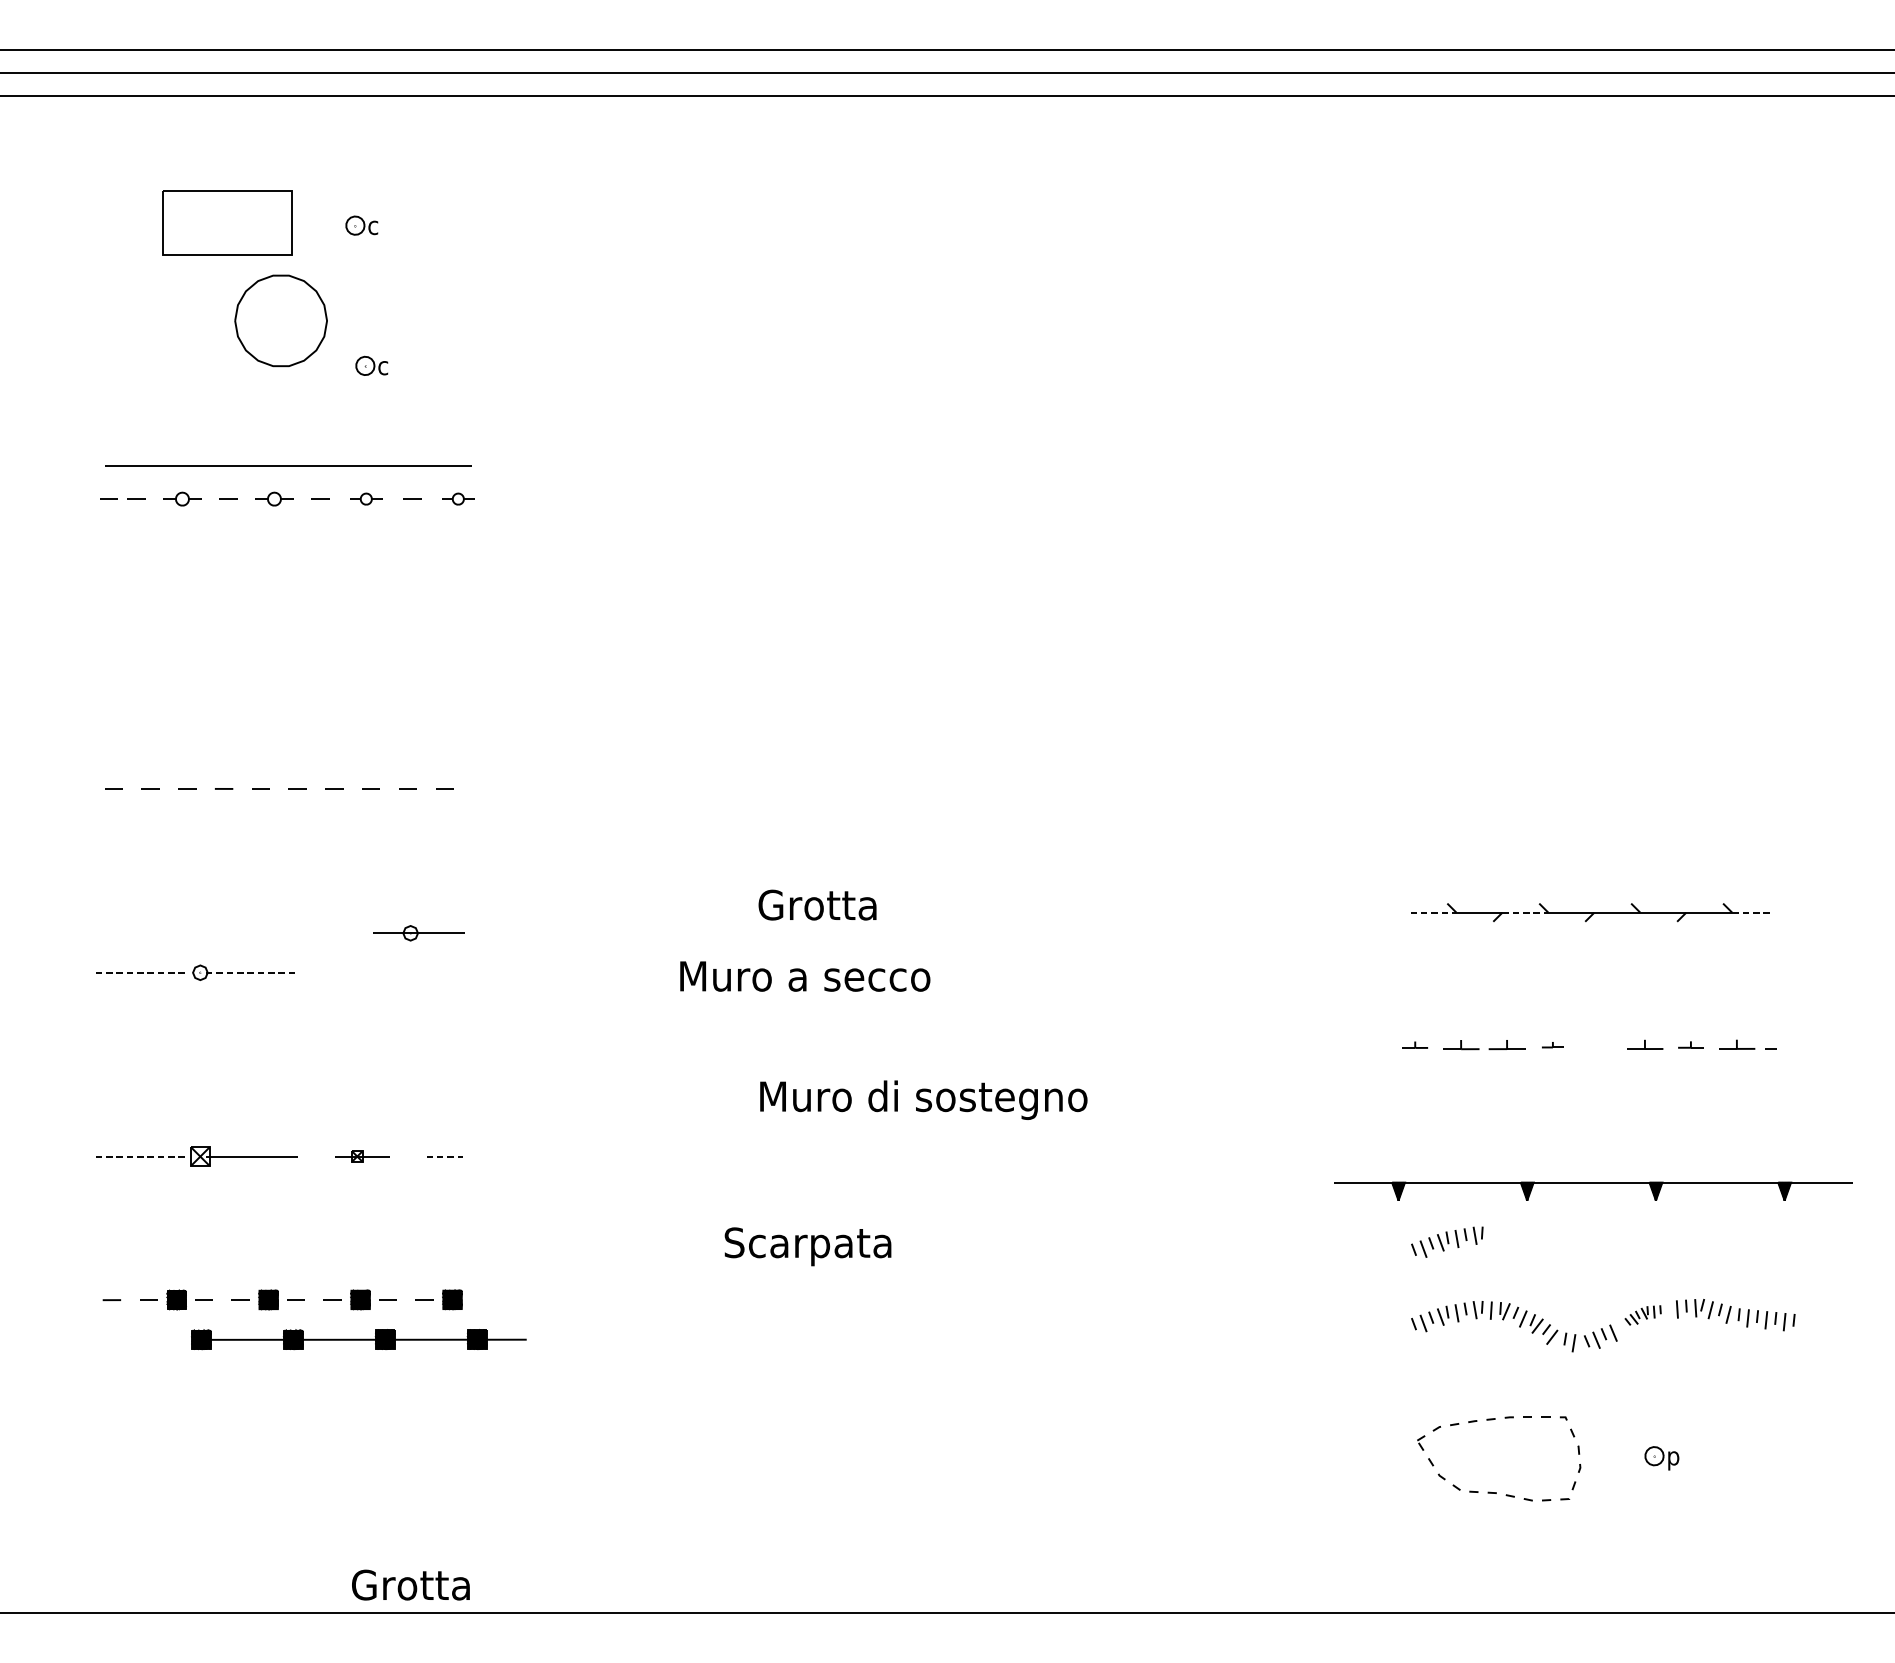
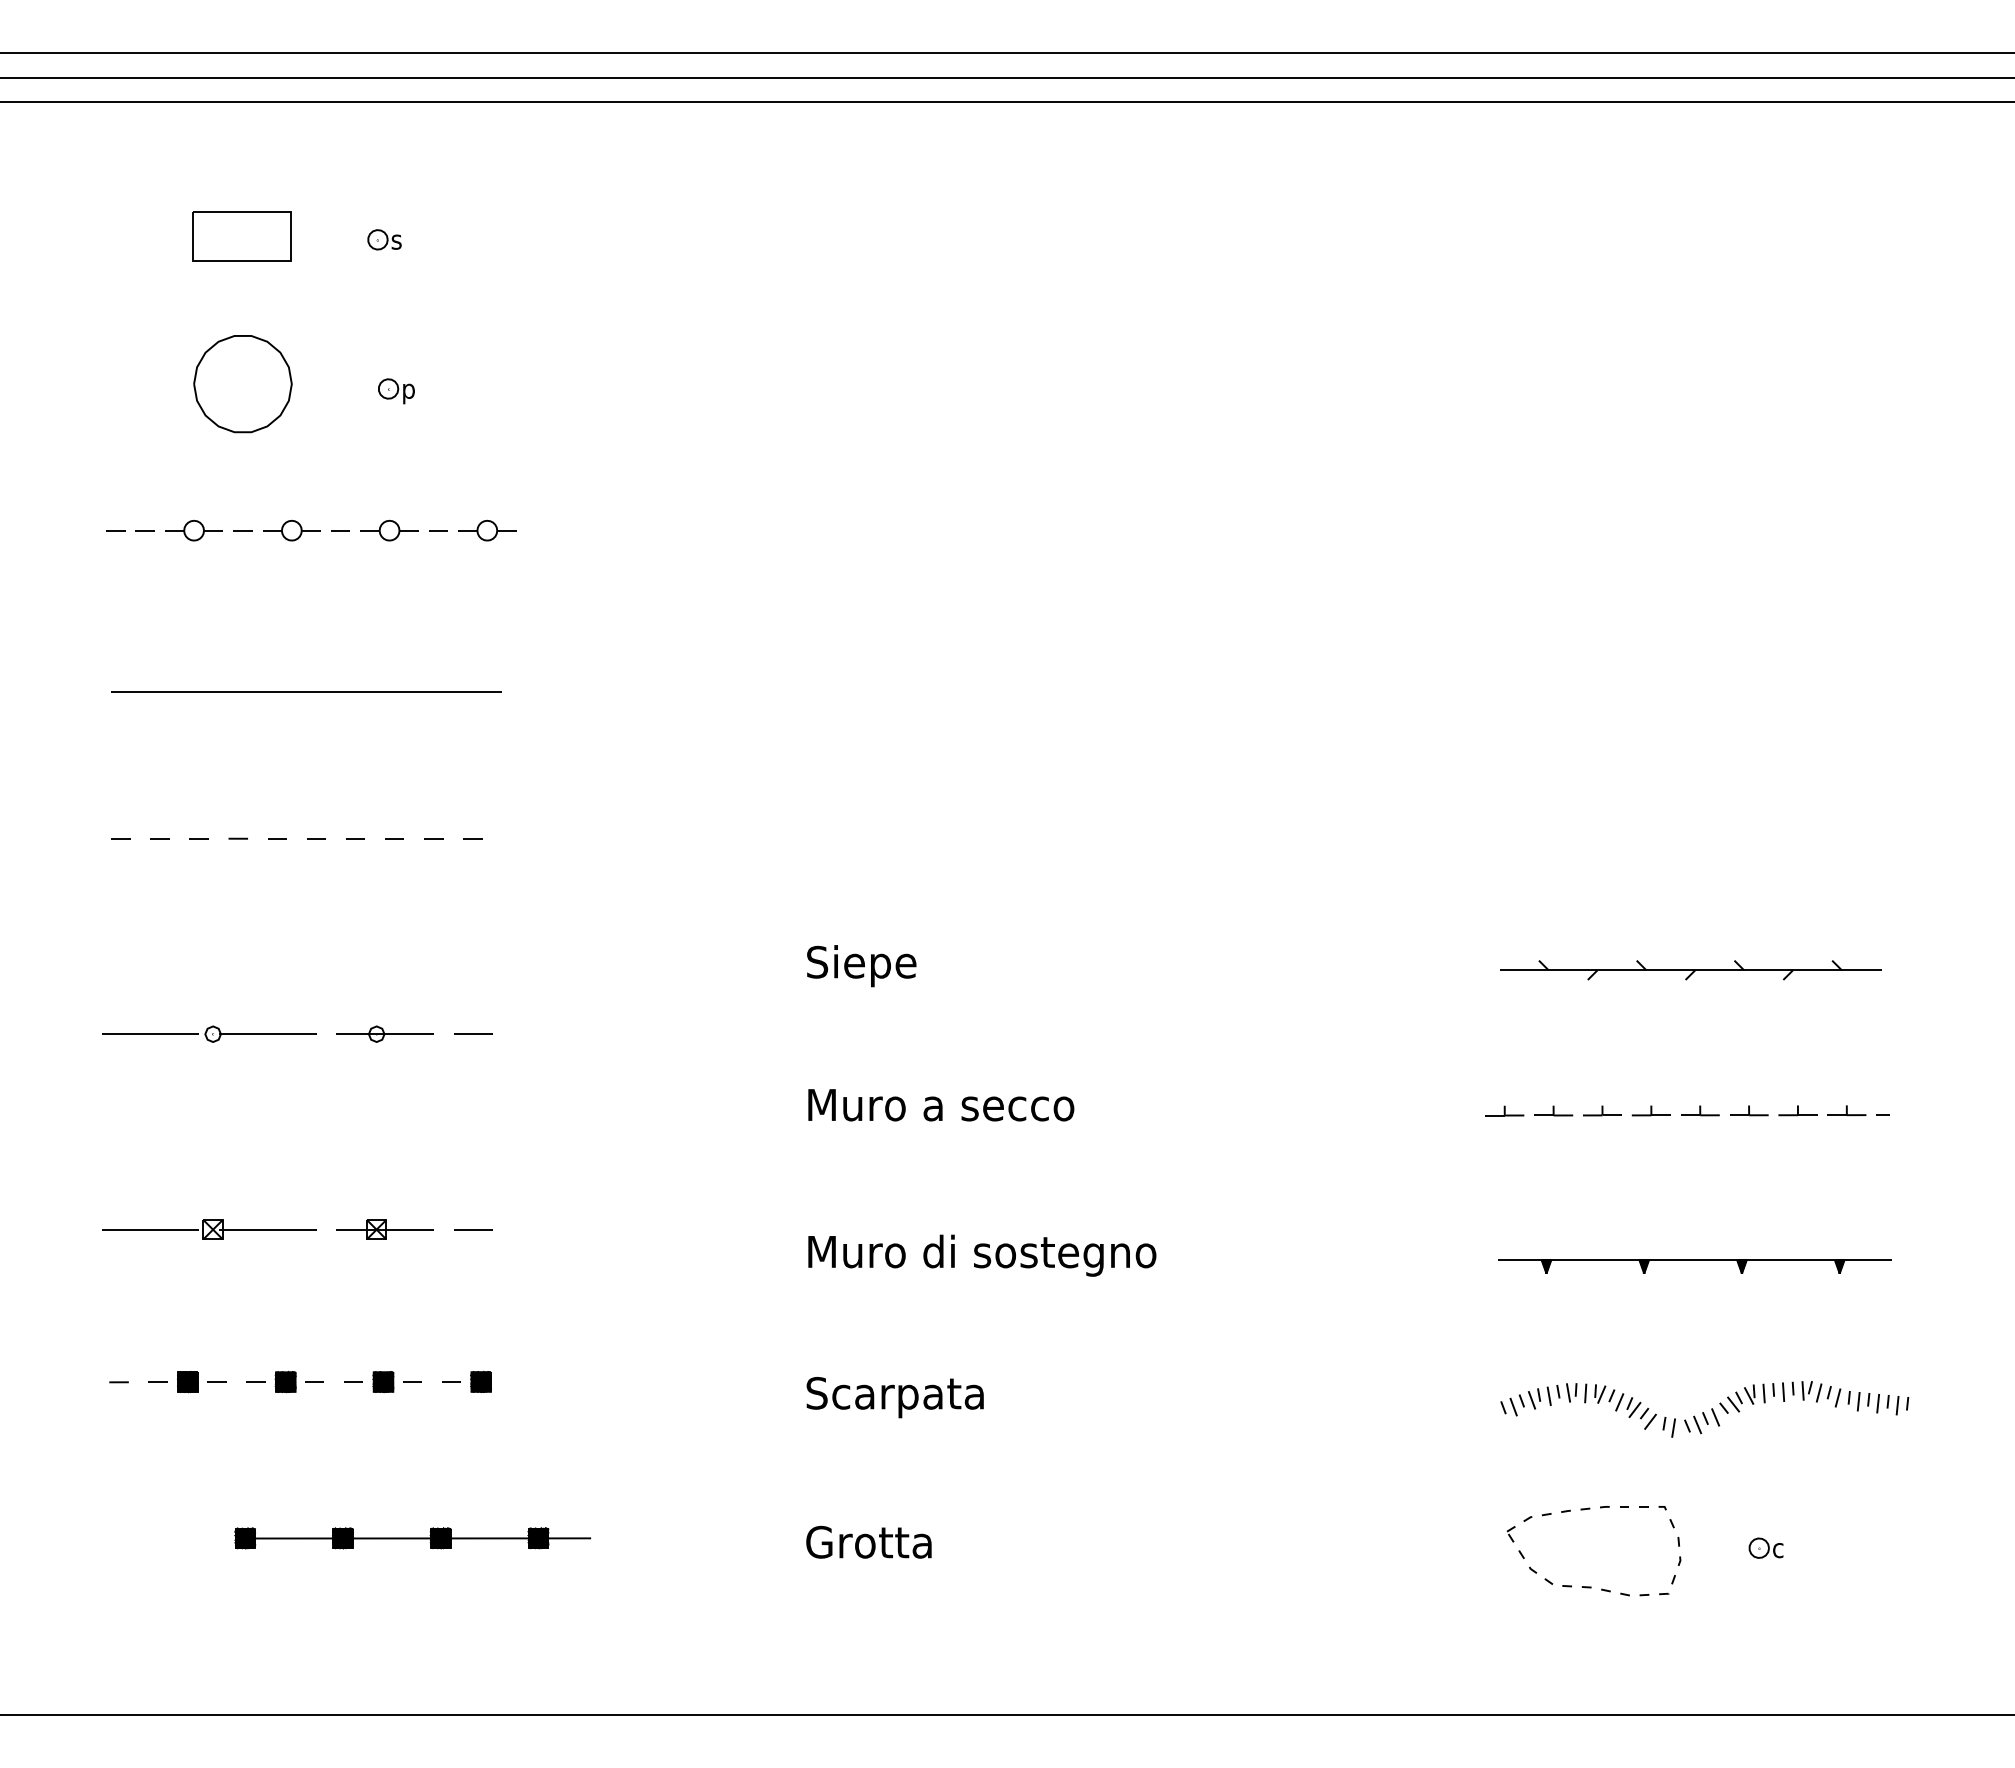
part: (227, 222) -> (241, 236), size x0.71
text: (372, 227) -> (396, 241), c -> s
part: (280, 321) -> (242, 384), moved
text: (384, 370) -> (408, 393), c -> p
line: (288, 465) -> (306, 691), moved
part: (181, 499) -> (193, 530), size x1.43
part: (274, 499) -> (291, 530), size x1.43
part: (366, 499) -> (389, 530), size x1.67
part: (458, 499) -> (487, 530), size x1.67
text: (816, 909) -> (868, 966), Grotta -> Siepe
line: (1433, 912) -> (1524, 970), dashed -> solid
line: (1525, 912) -> (1622, 970), dashed -> solid
line: (1751, 912) -> (1862, 970), dashed -> solid
part: (417, 932) -> (384, 1033), moved
line: (445, 972) -> (473, 1033), added
line: (141, 973) -> (150, 1034), dashed -> solid
line: (251, 973) -> (267, 1034), dashed -> solid
text: (805, 976) -> (941, 1105), moved
part: (1414, 1044) -> (1504, 1110), size x1.43
part: (1552, 1044) -> (1650, 1110), size x1.67
part: (1599, 1044) -> (1700, 1110), added
part: (1690, 1044) -> (1797, 1110), size x1.43
text: (923, 1100) -> (982, 1255), moved
line: (141, 1156) -> (150, 1229), dashed -> solid
part: (361, 1156) -> (384, 1229), size x1.67
line: (445, 1156) -> (473, 1229), dashed -> solid
part: (1593, 1191) -> (1694, 1266), size x0.71
part: (1446, 1242) -> (1538, 1320), removed
text: (807, 1246) -> (894, 1397), moved
part: (1642, 1315) -> (1746, 1398), size x1.43
part: (358, 1339) -> (412, 1538), moved
text: (1673, 1461) -> (1779, 1553), p -> c
text: (410, 1584) -> (868, 1541), moved

